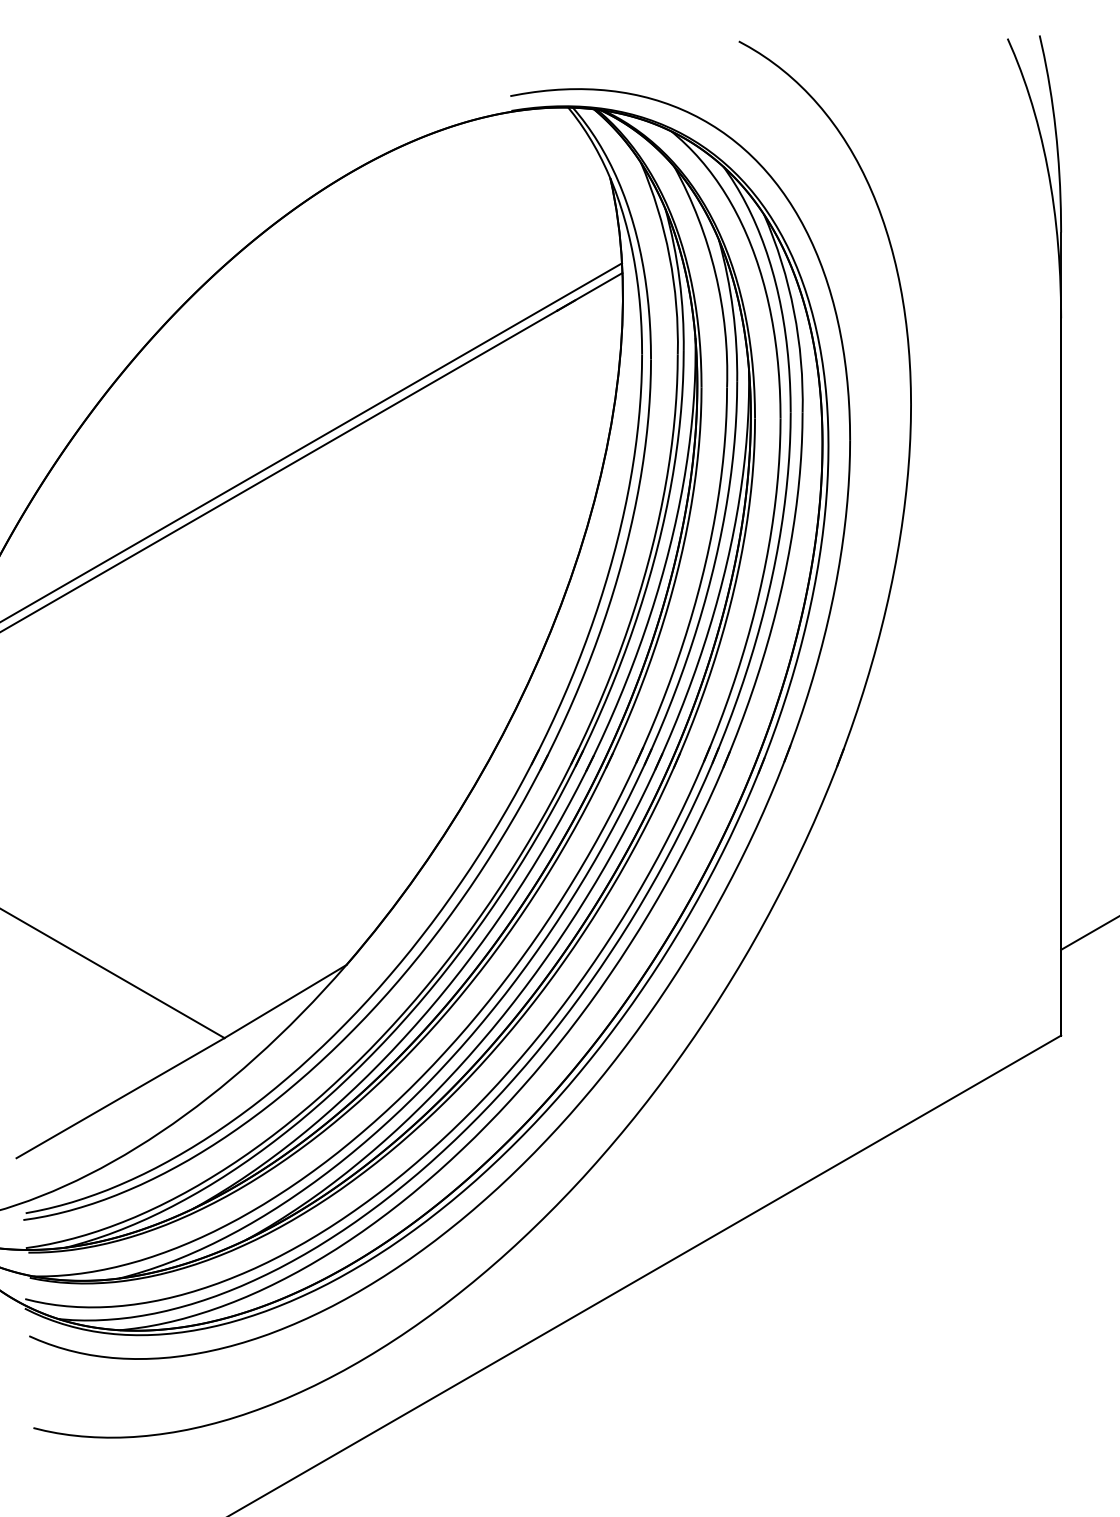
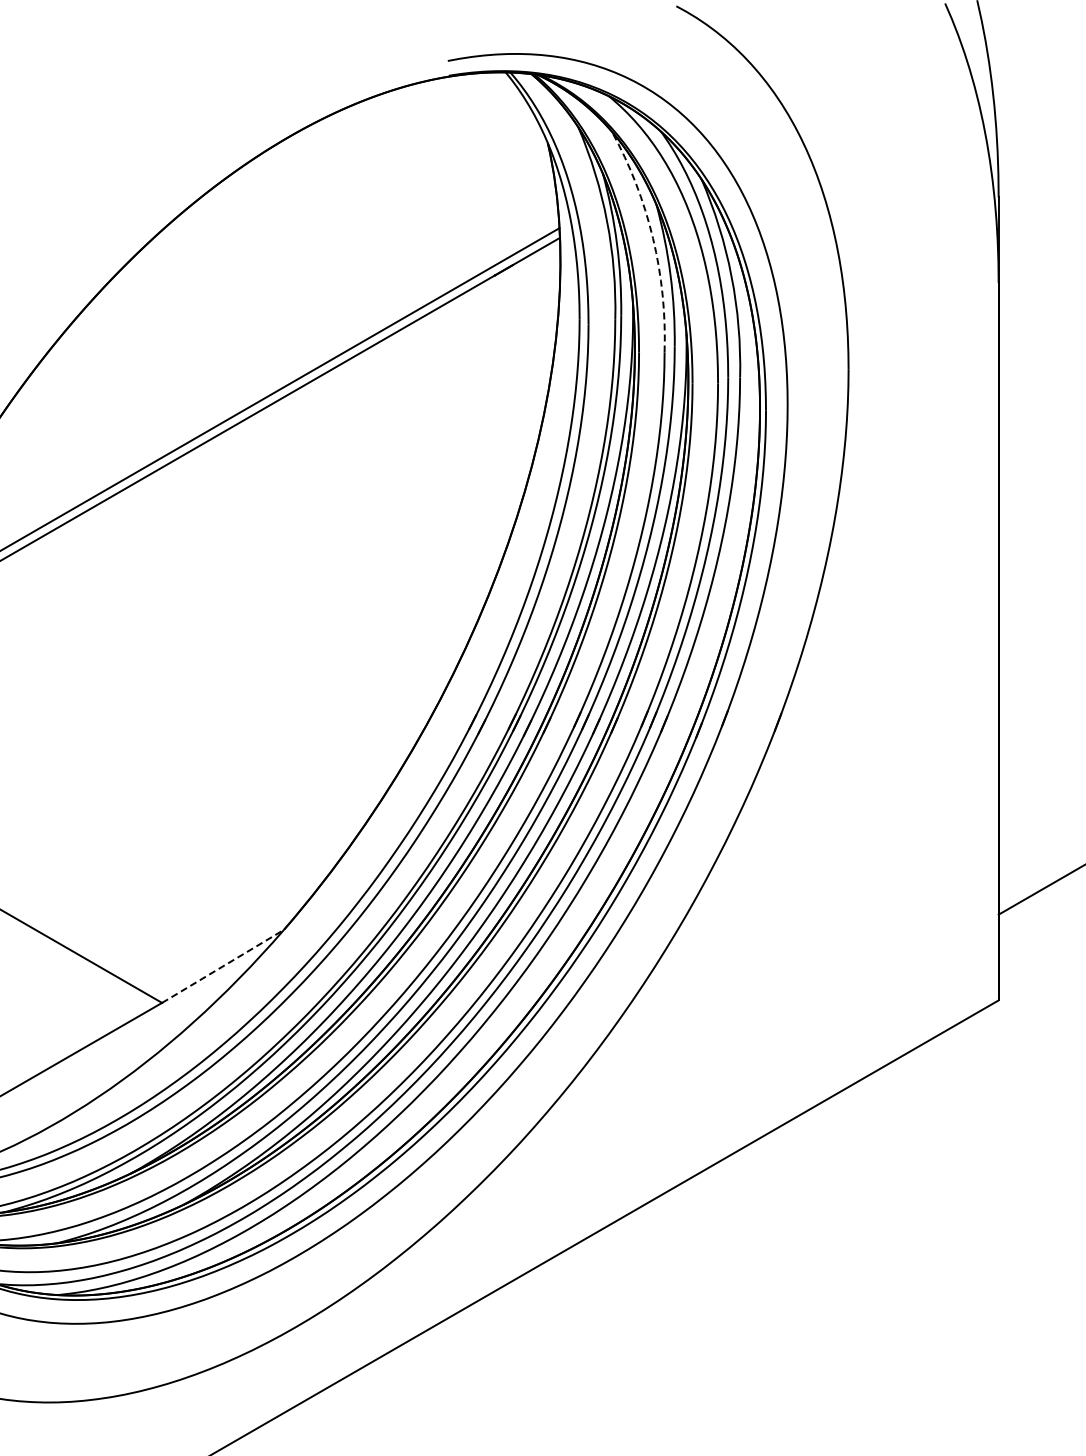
arc: (715, 273) -> (653, 238), solid -> dashed
line: (285, 1001) -> (223, 966), solid -> dashed

